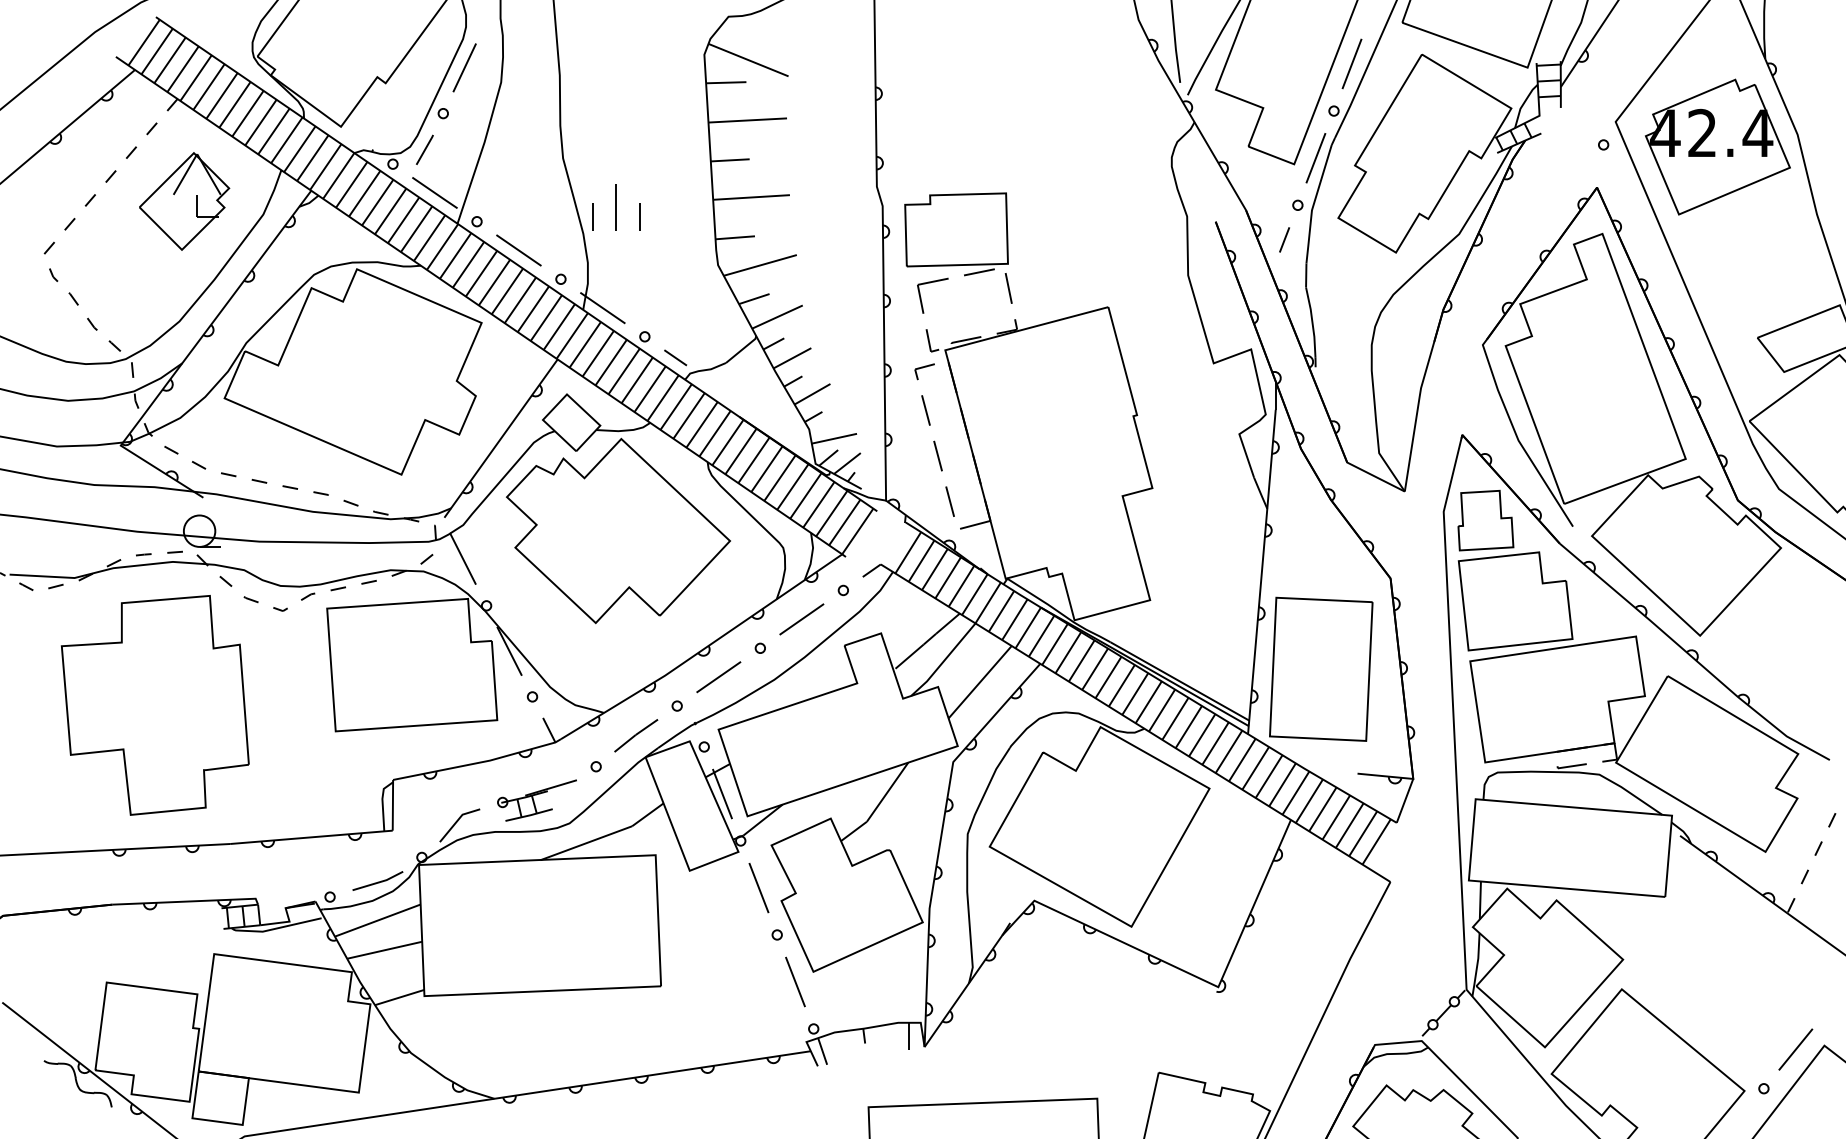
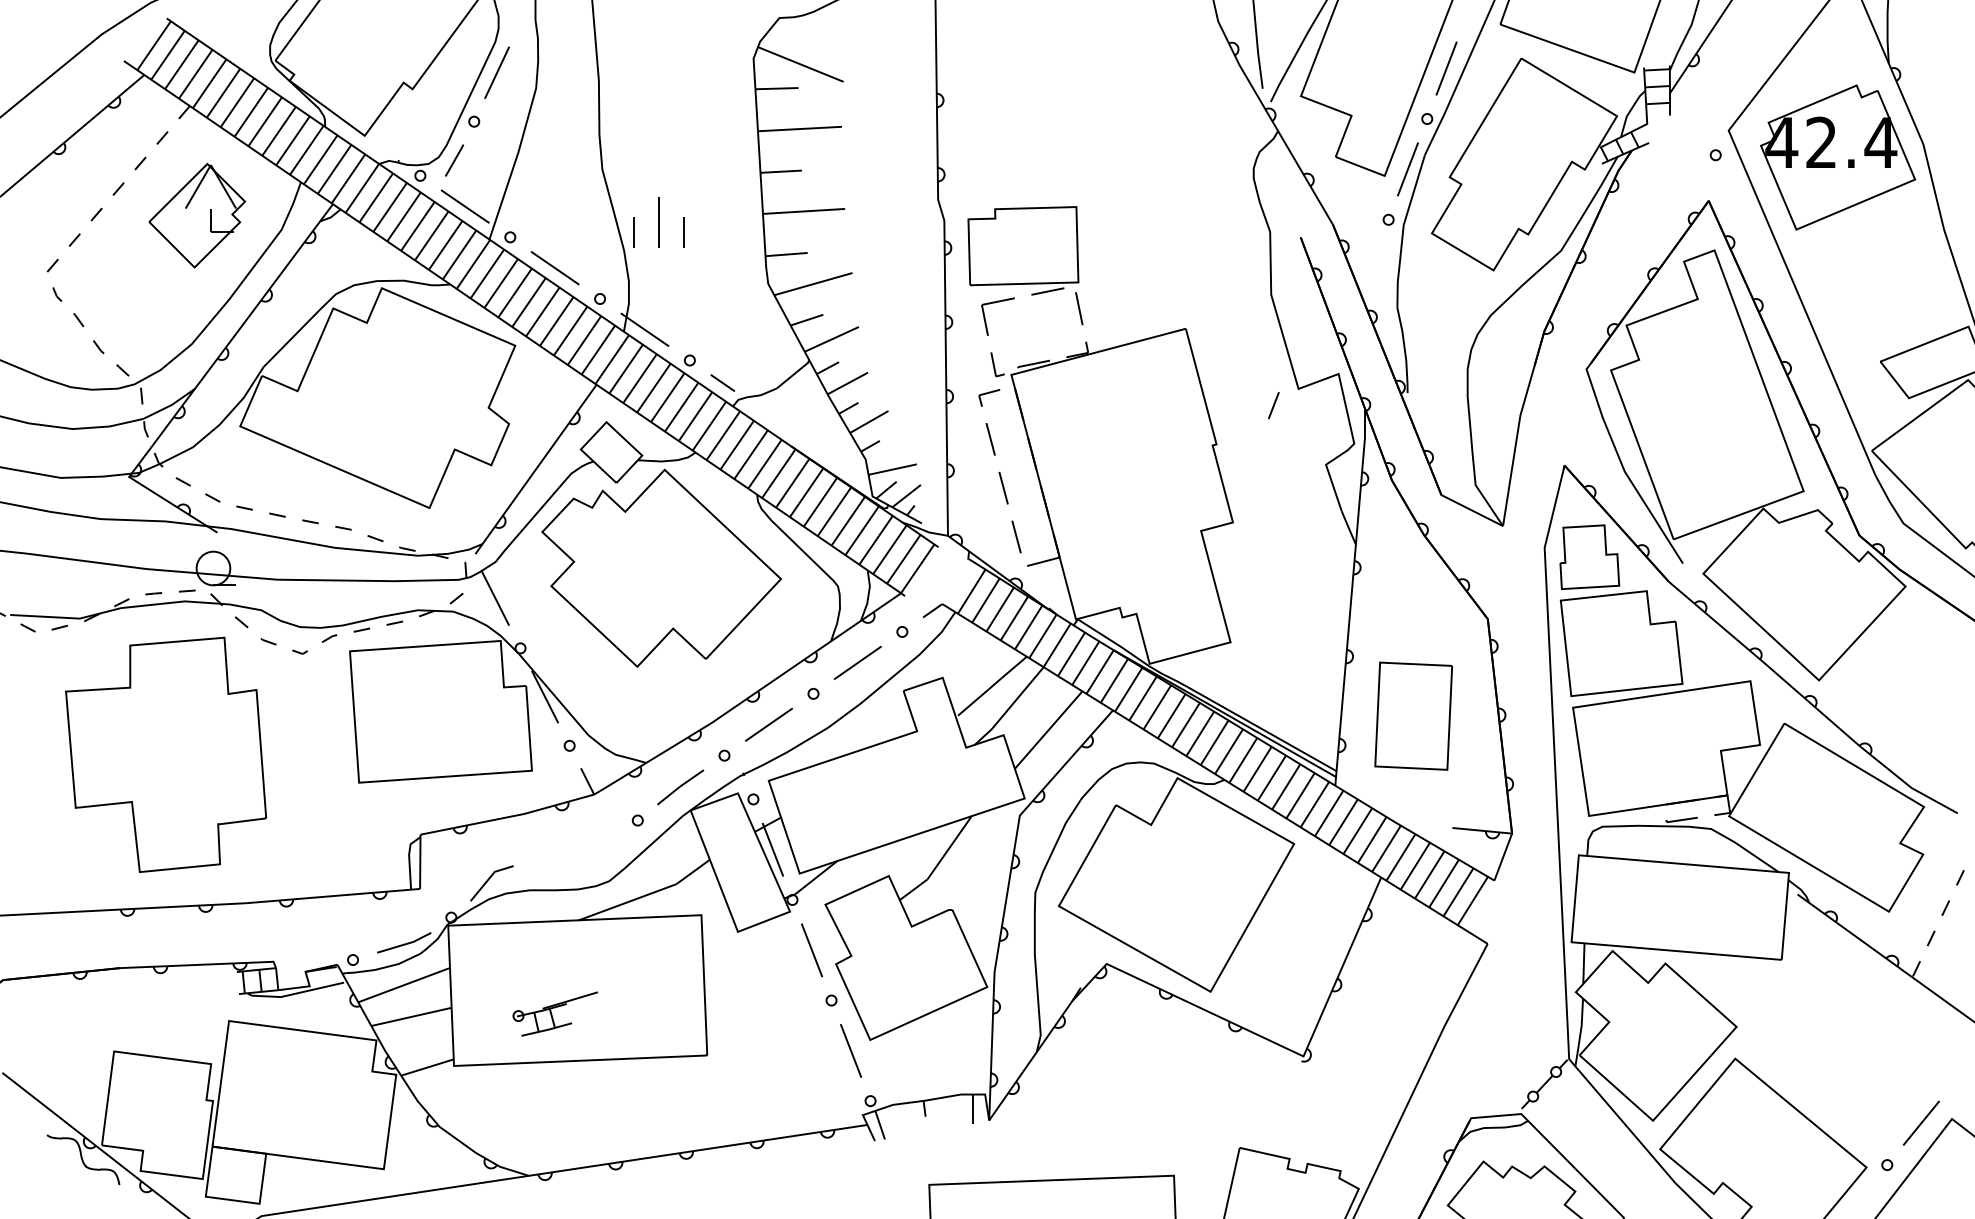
line: (1284, 239) -> (1273, 405), moved
part: (1321, 668) -> (1413, 715), size x0.7
part: (536, 800) -> (554, 1013), moved

